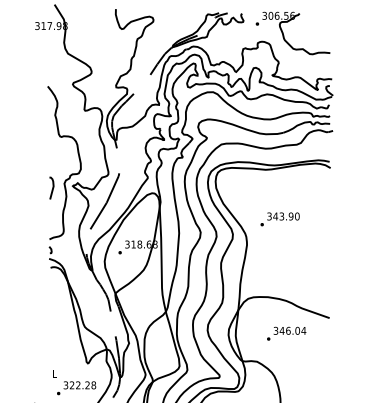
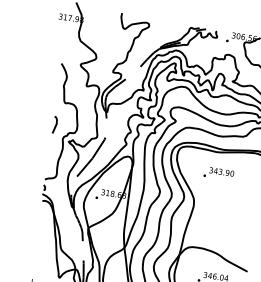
curve: (52, 187) -> (55, 124), moved
text: (279, 219) -> (218, 173), moved

